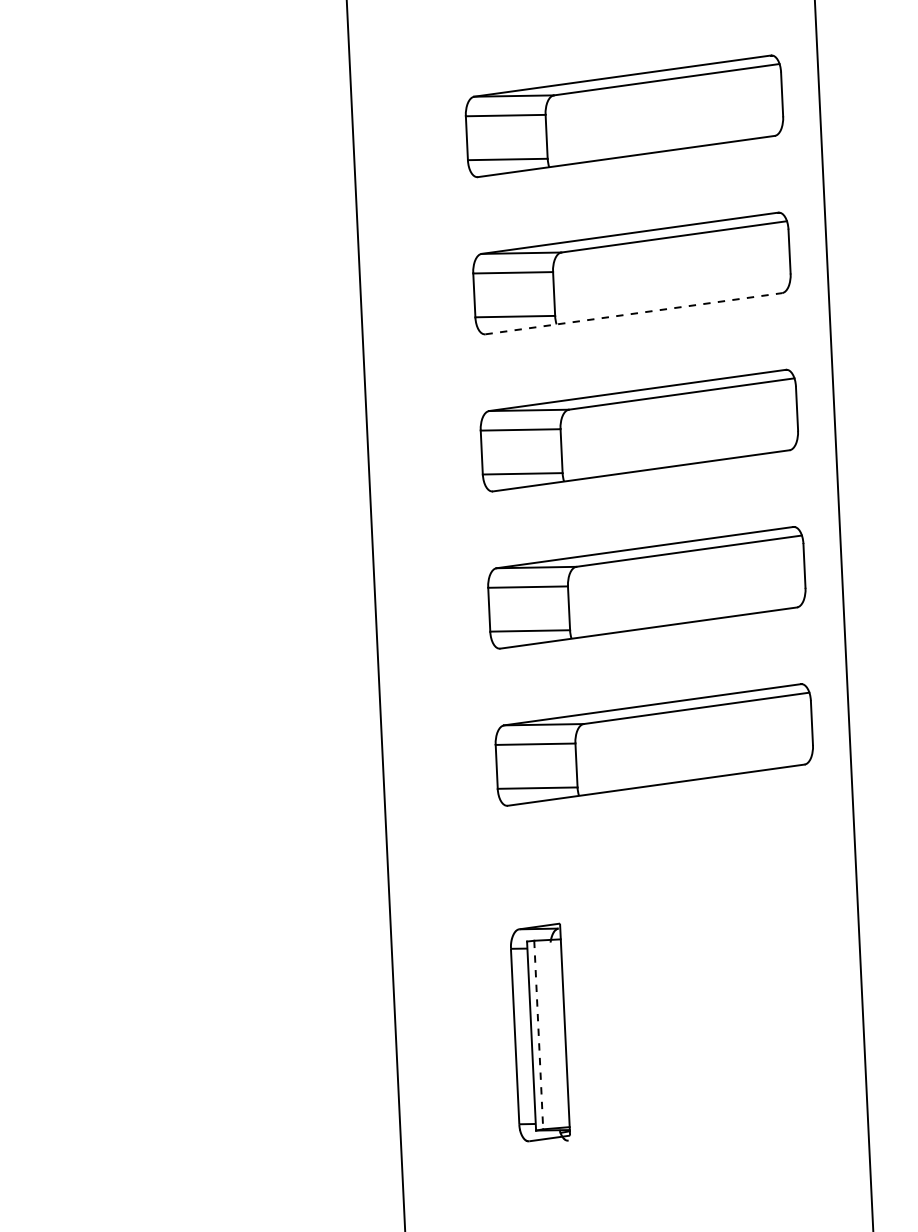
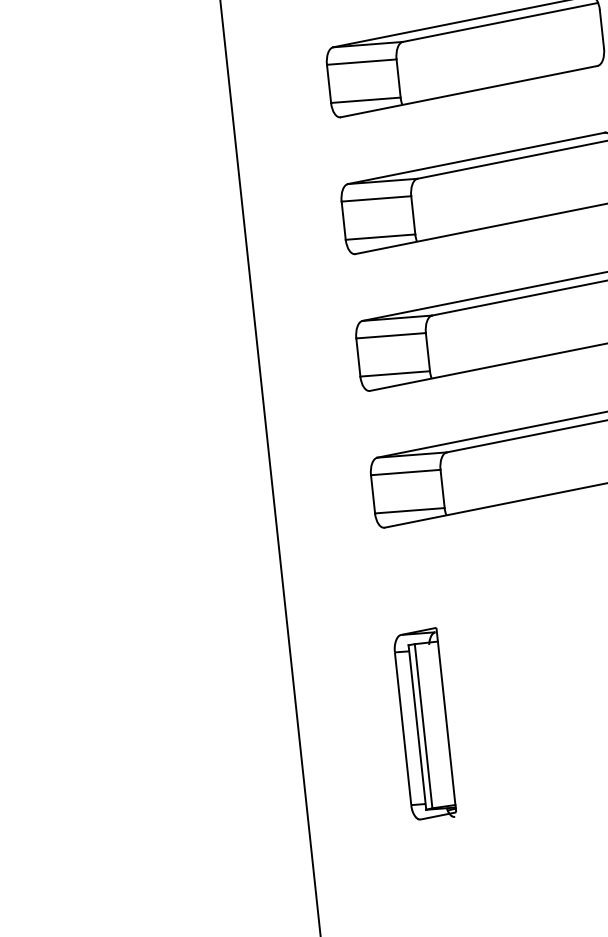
line: (633, 313) -> (468, 91), dashed -> solid
line: (538, 1035) -> (423, 726), dashed -> solid

